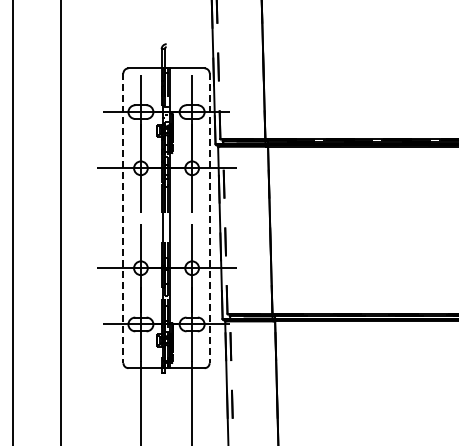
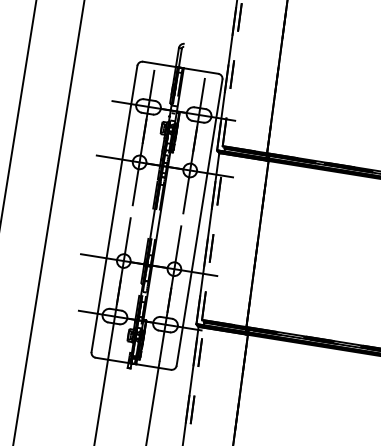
line: (123, 218) -> (114, 209), dashed -> solid
line: (209, 218) -> (199, 222), dashed -> solid

